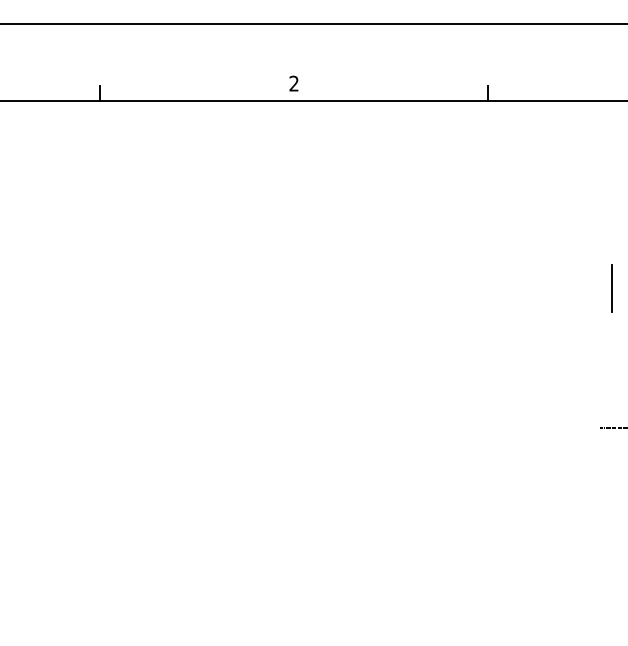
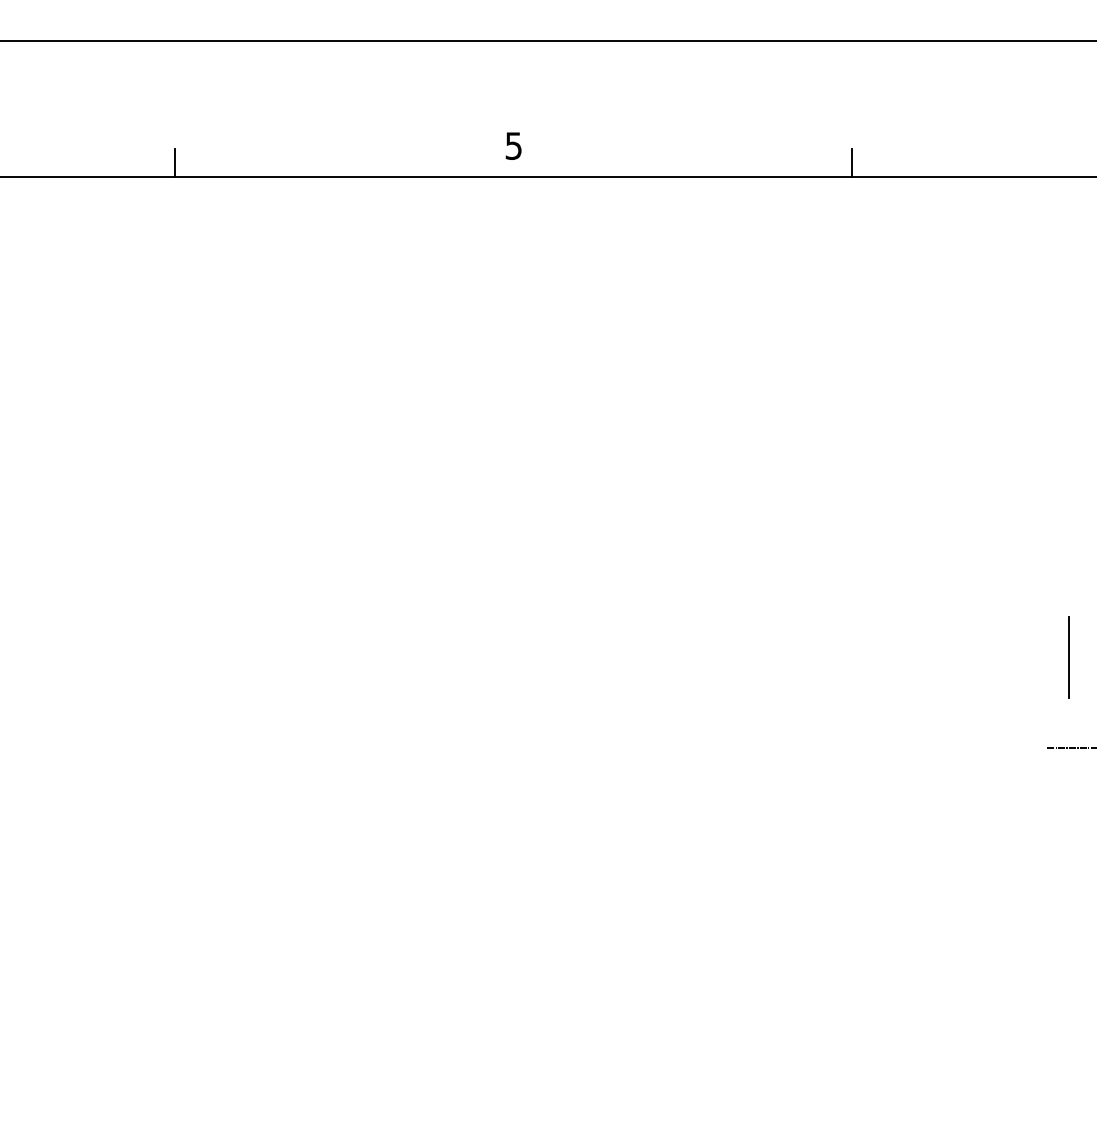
text: (293, 83) -> (512, 145), 2 -> 5
line: (611, 288) -> (1068, 657), moved

